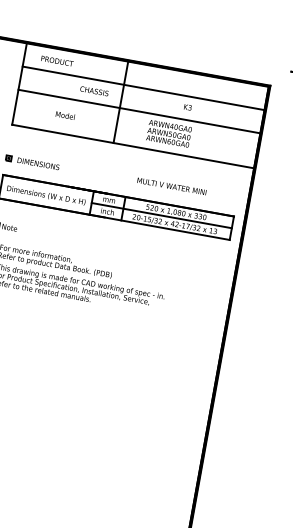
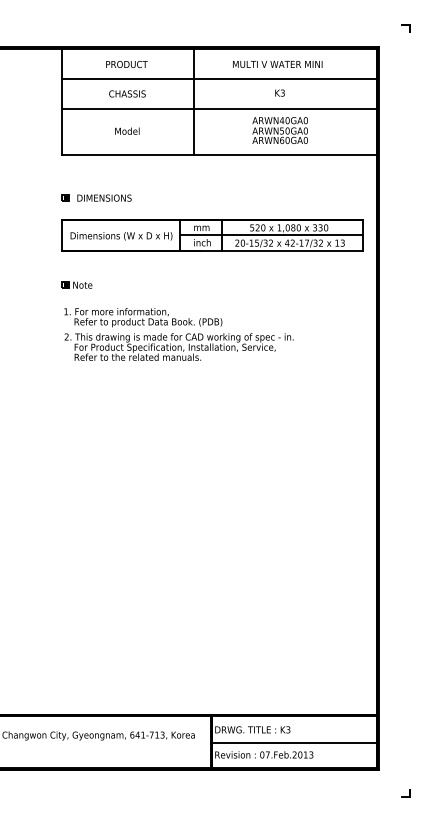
text: (57, 61) -> (126, 64), moved
text: (94, 90) -> (127, 93), moved
text: (168, 133) -> (279, 130), moved
text: (171, 186) -> (277, 64), moved

